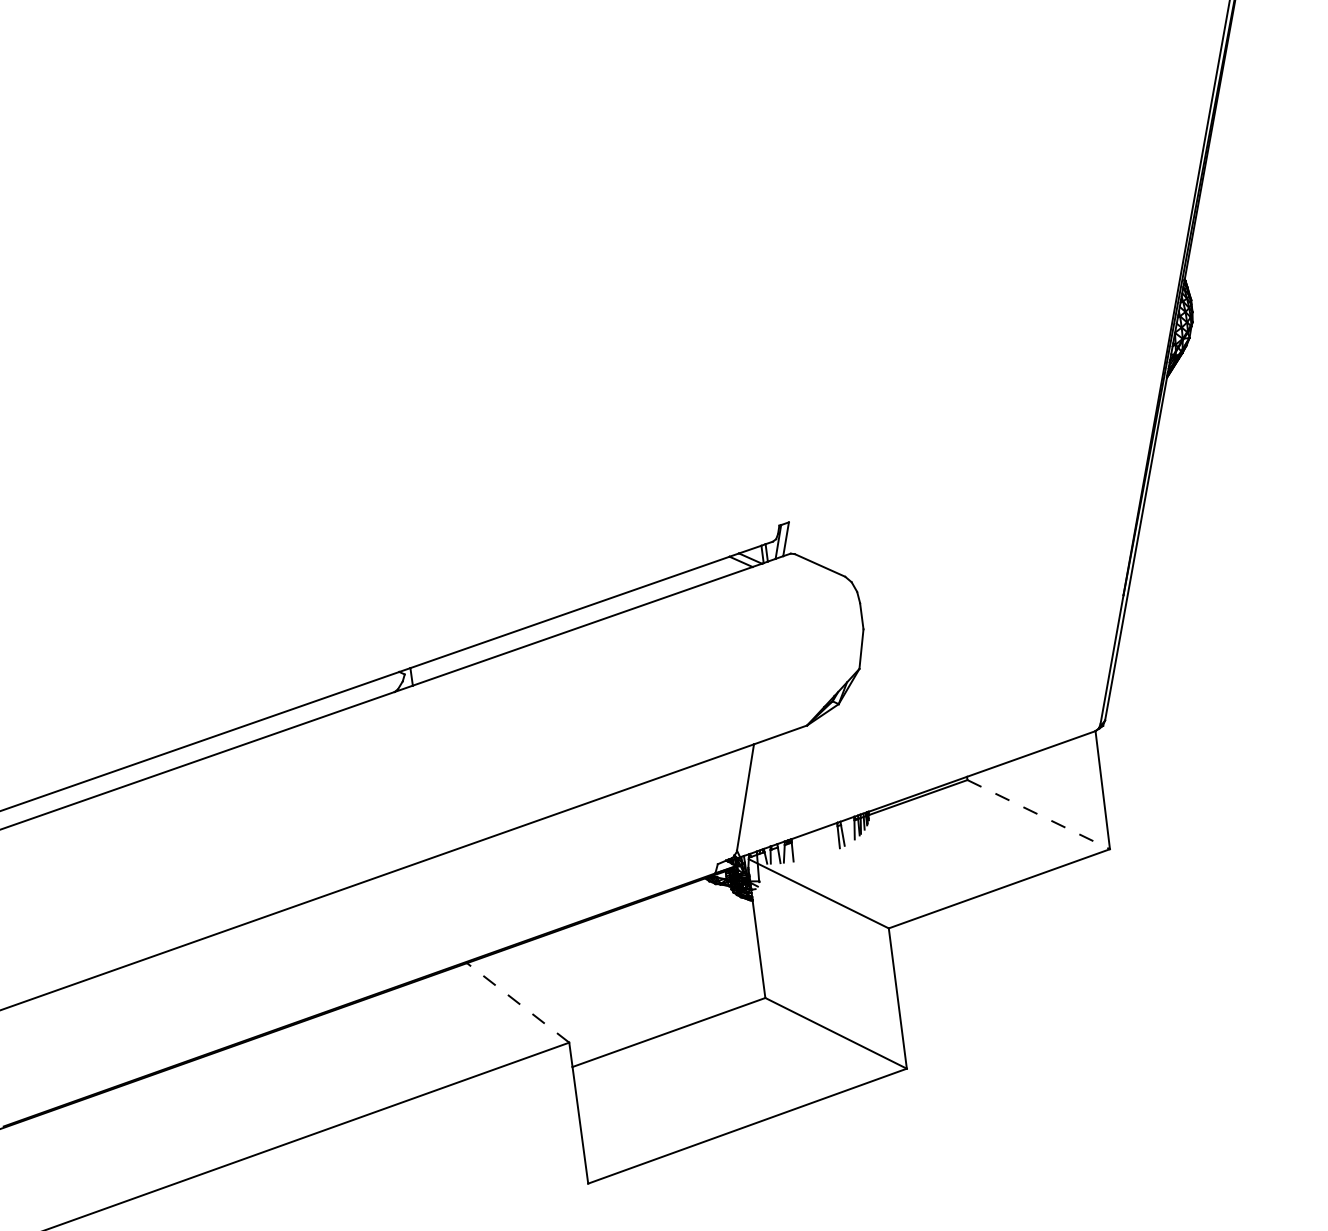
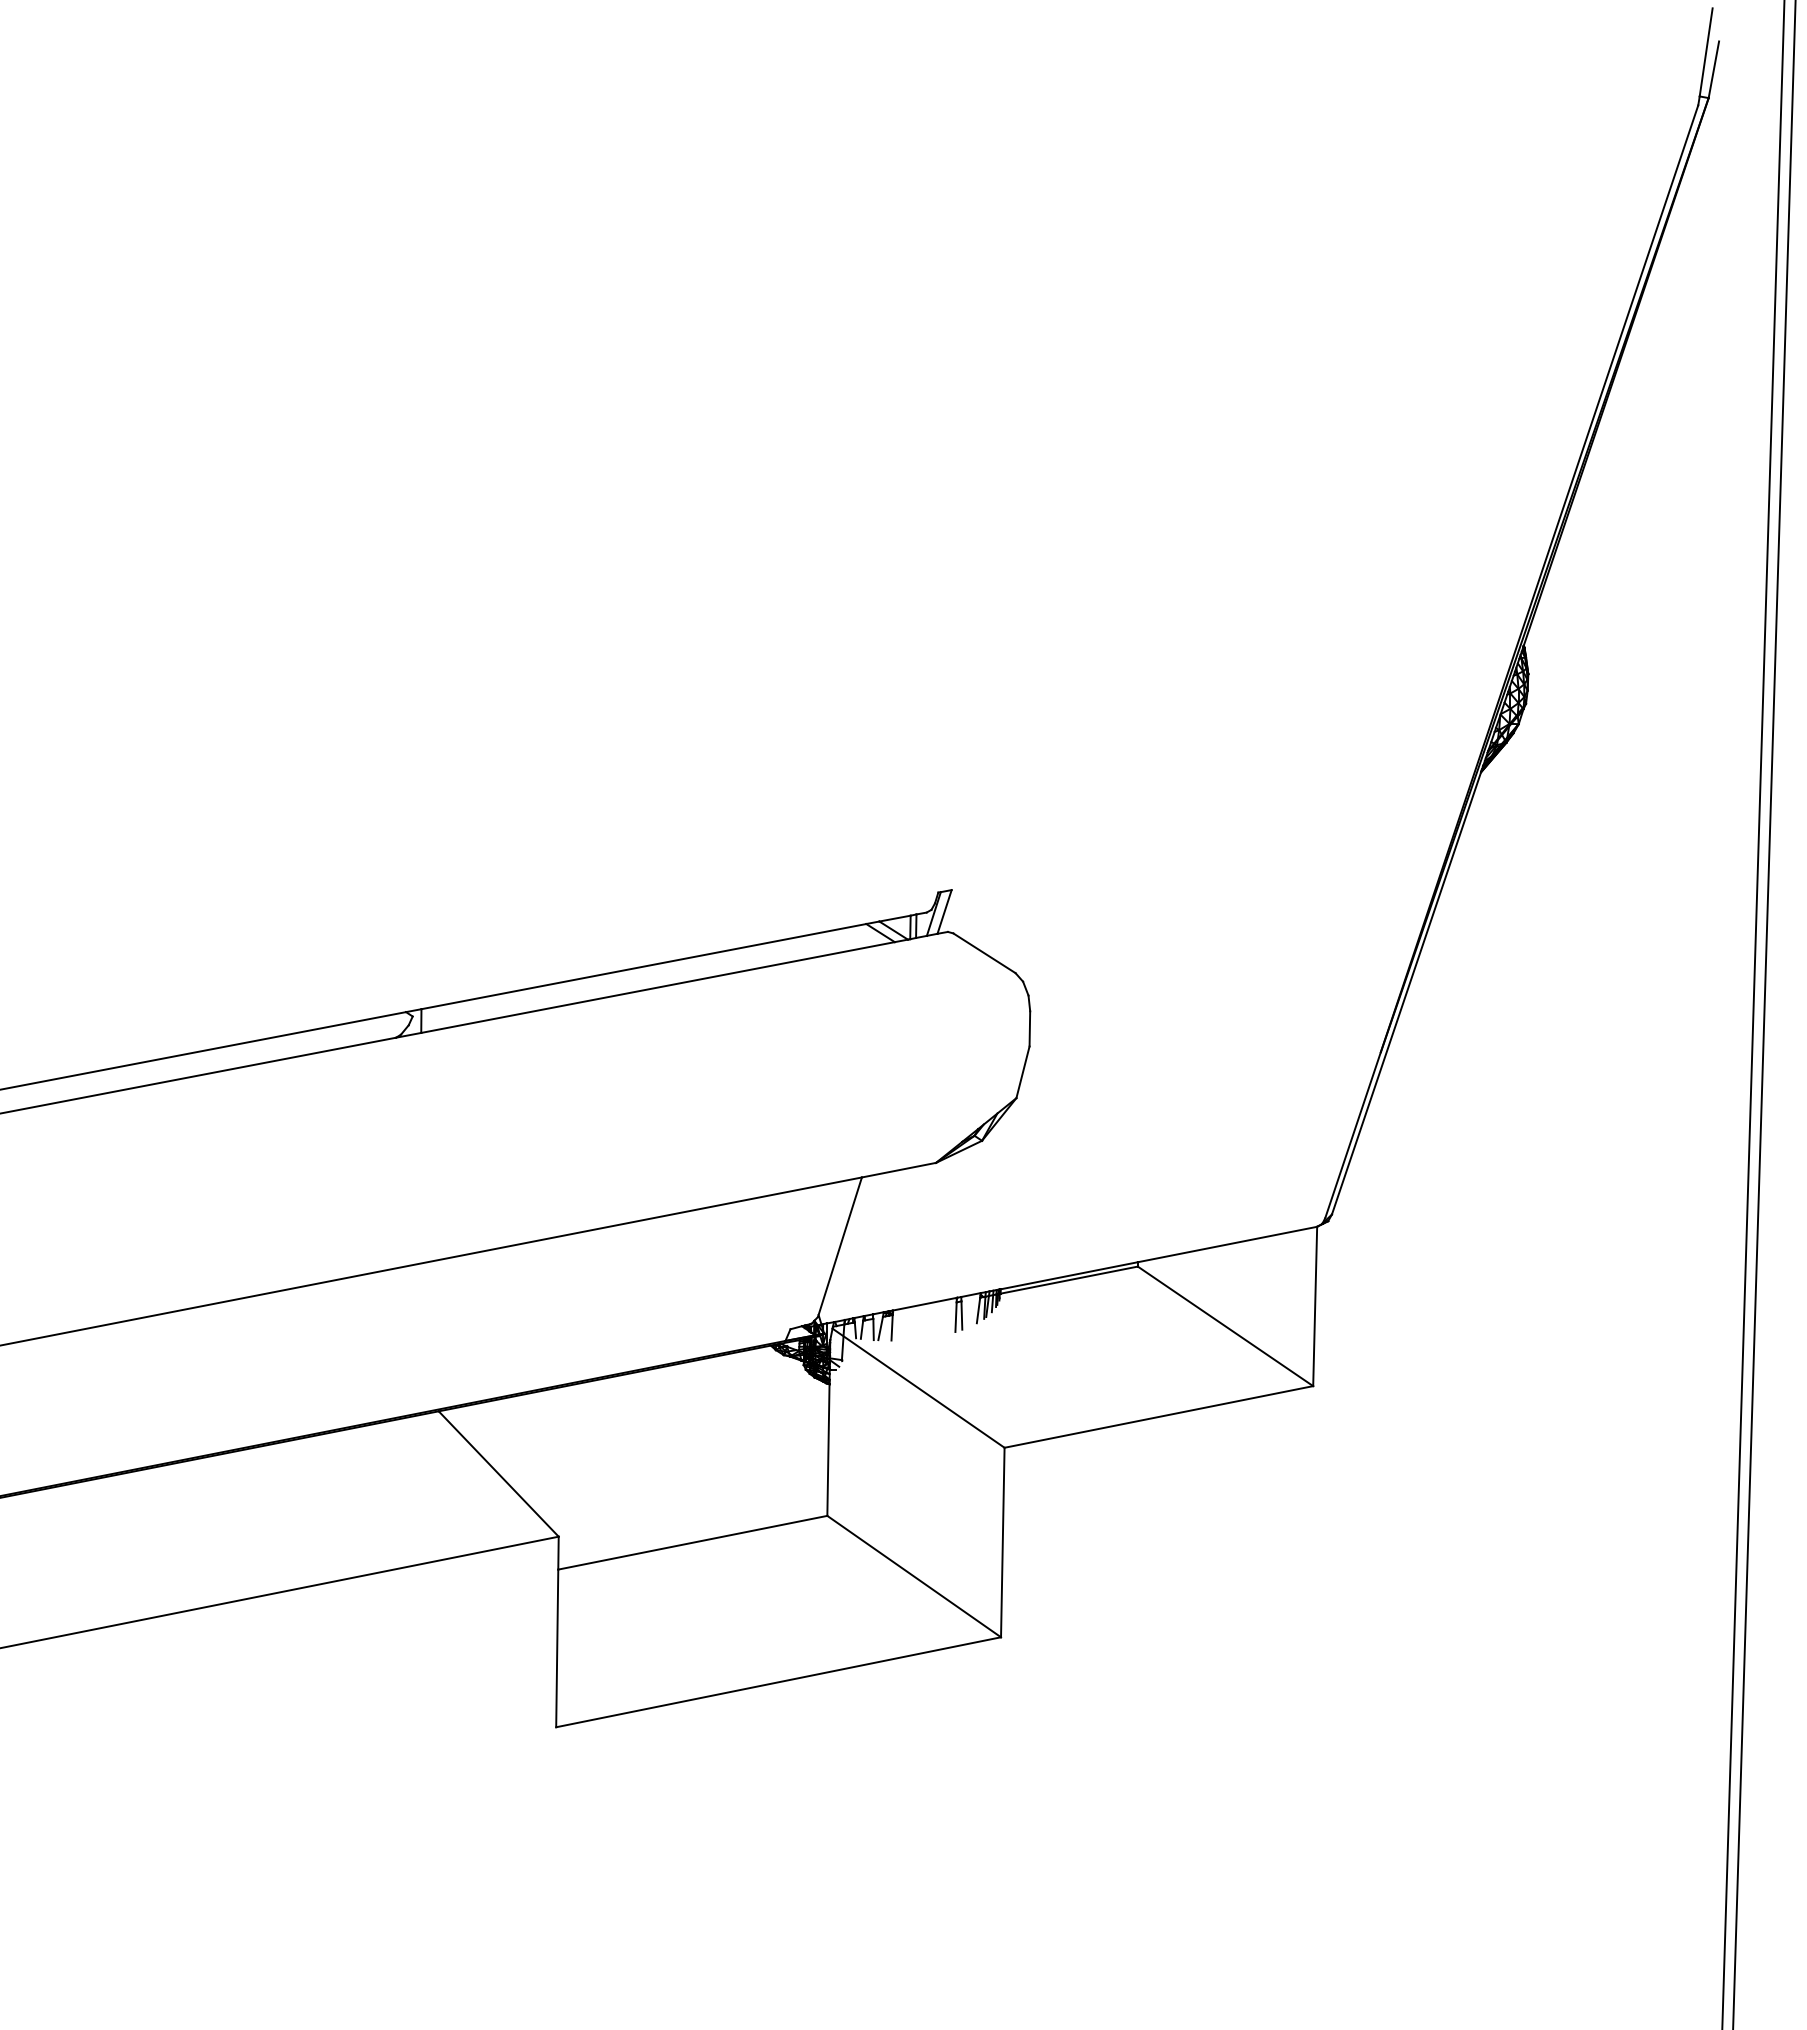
line: (1038, 814) -> (1225, 1326), dashed -> solid
line: (518, 1003) -> (498, 1474), dashed -> solid

